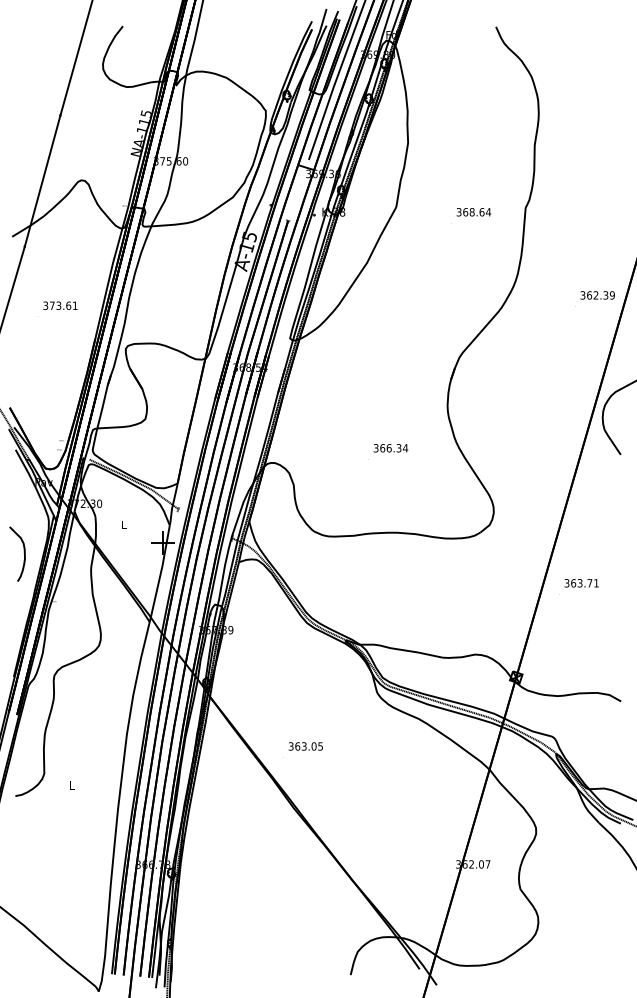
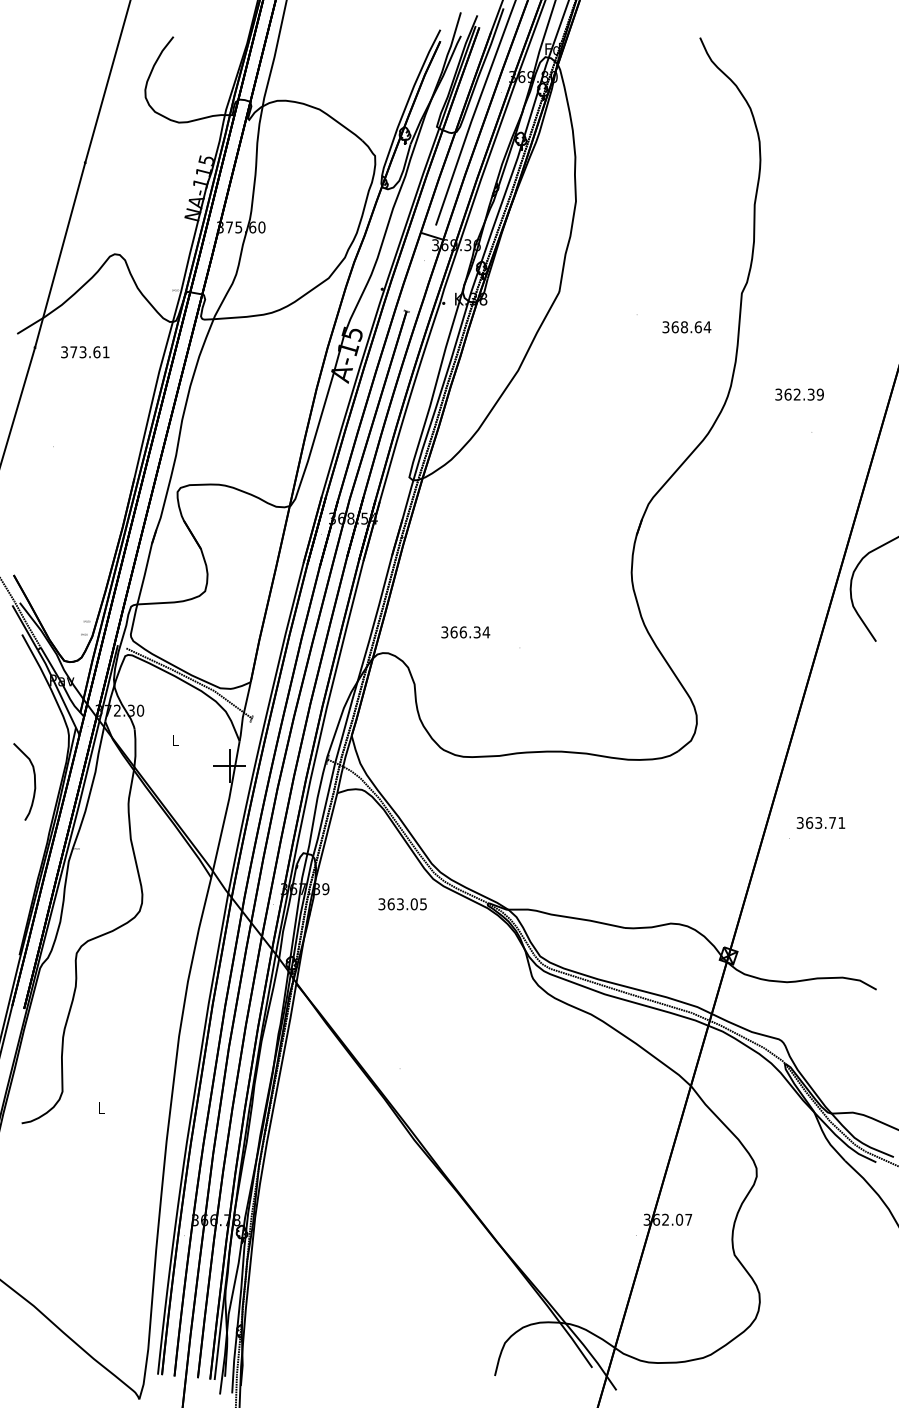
text: (473, 212) -> (686, 327), moved
text: (597, 295) -> (799, 394), moved
text: (60, 305) -> (85, 352), moved
text: (390, 448) -> (465, 632), moved
text: (305, 746) -> (402, 904), moved

